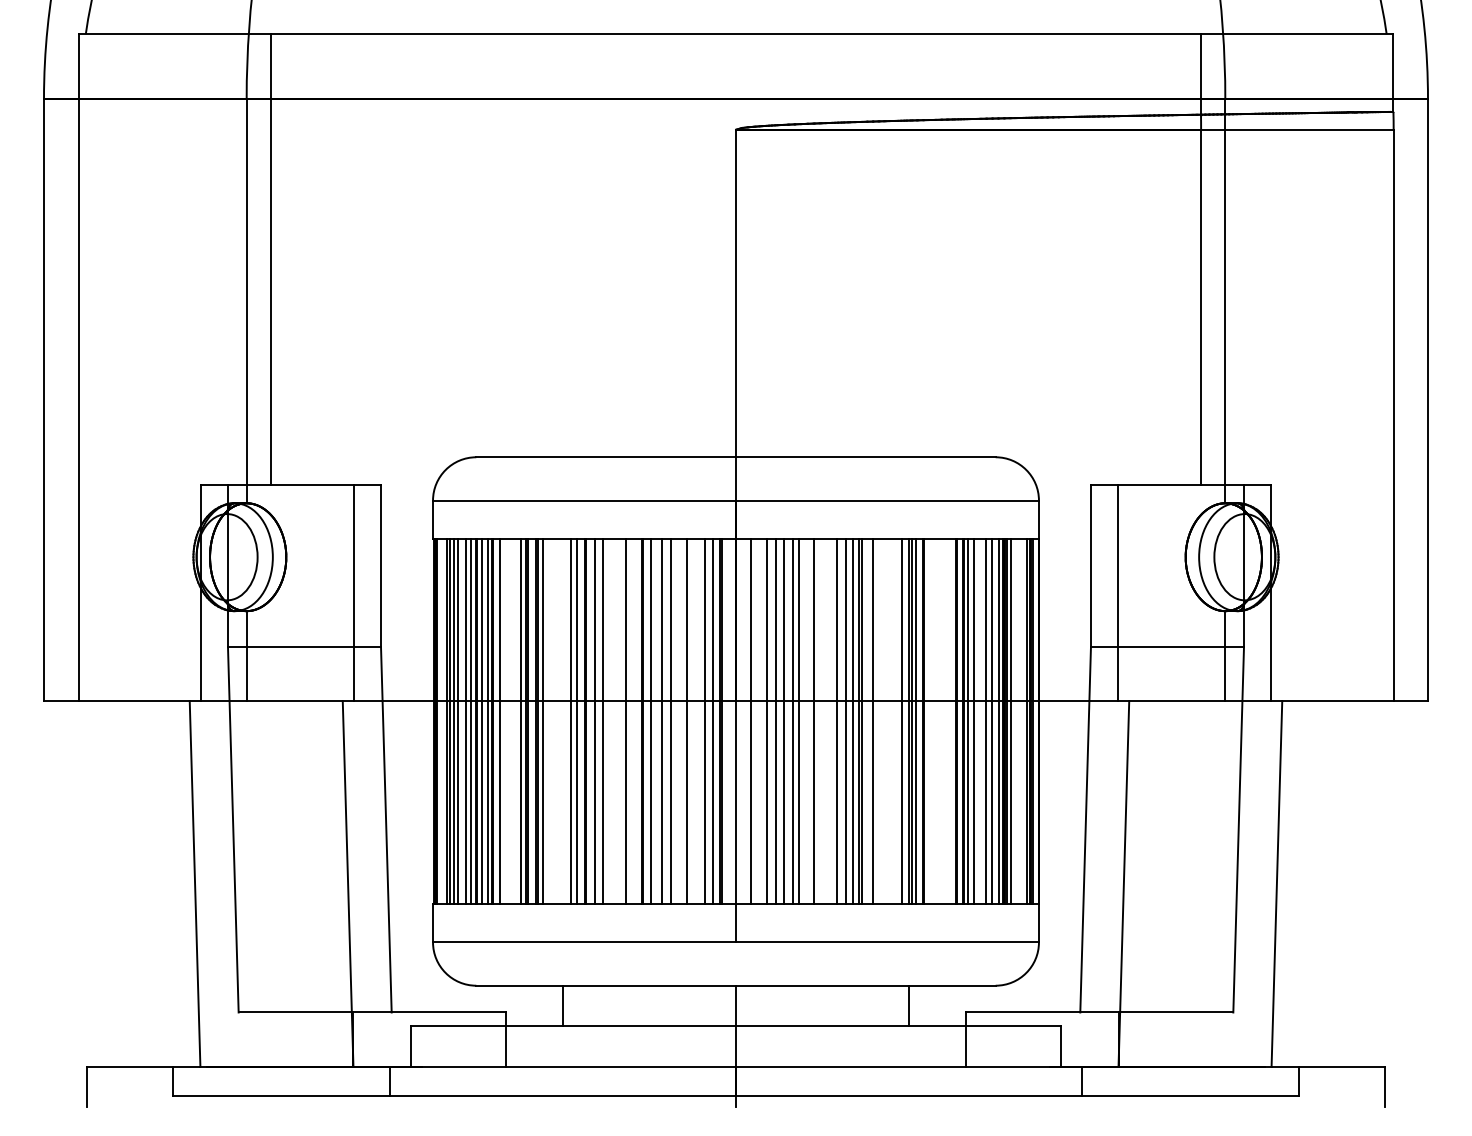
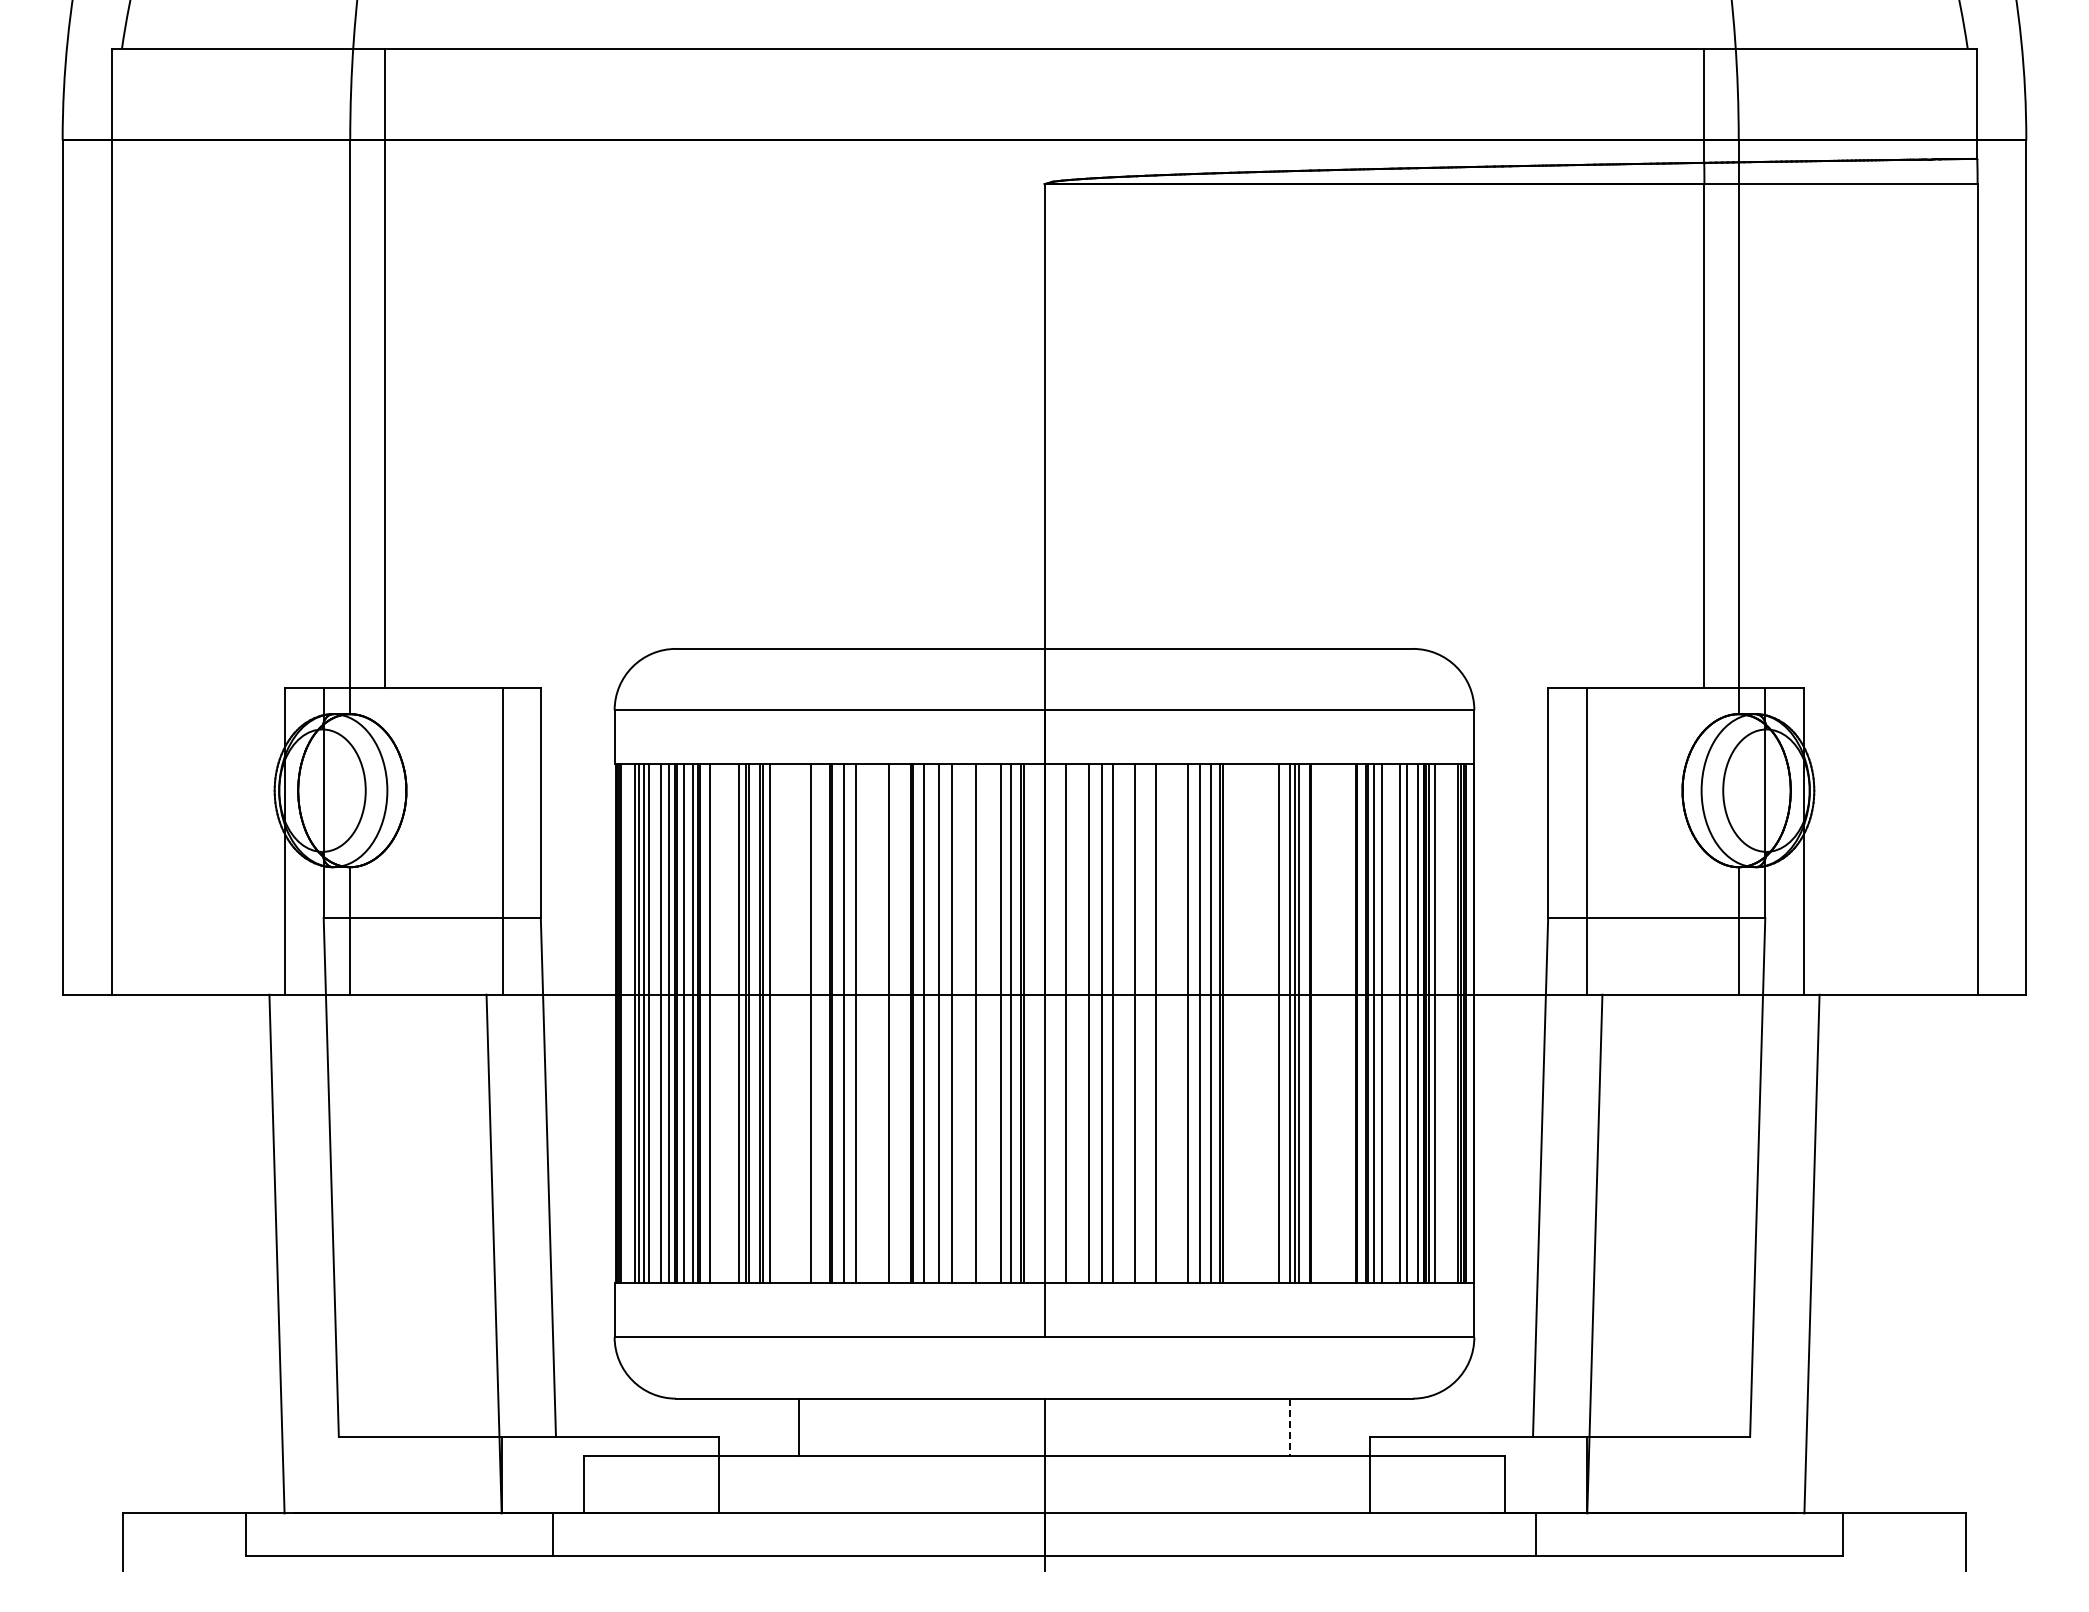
line: (577, 721) -> (819, 1023), removed
line: (793, 721) -> (1125, 1023), removed
line: (872, 721) -> (1238, 1023), removed
line: (909, 1006) -> (1290, 1427), solid -> dashed

